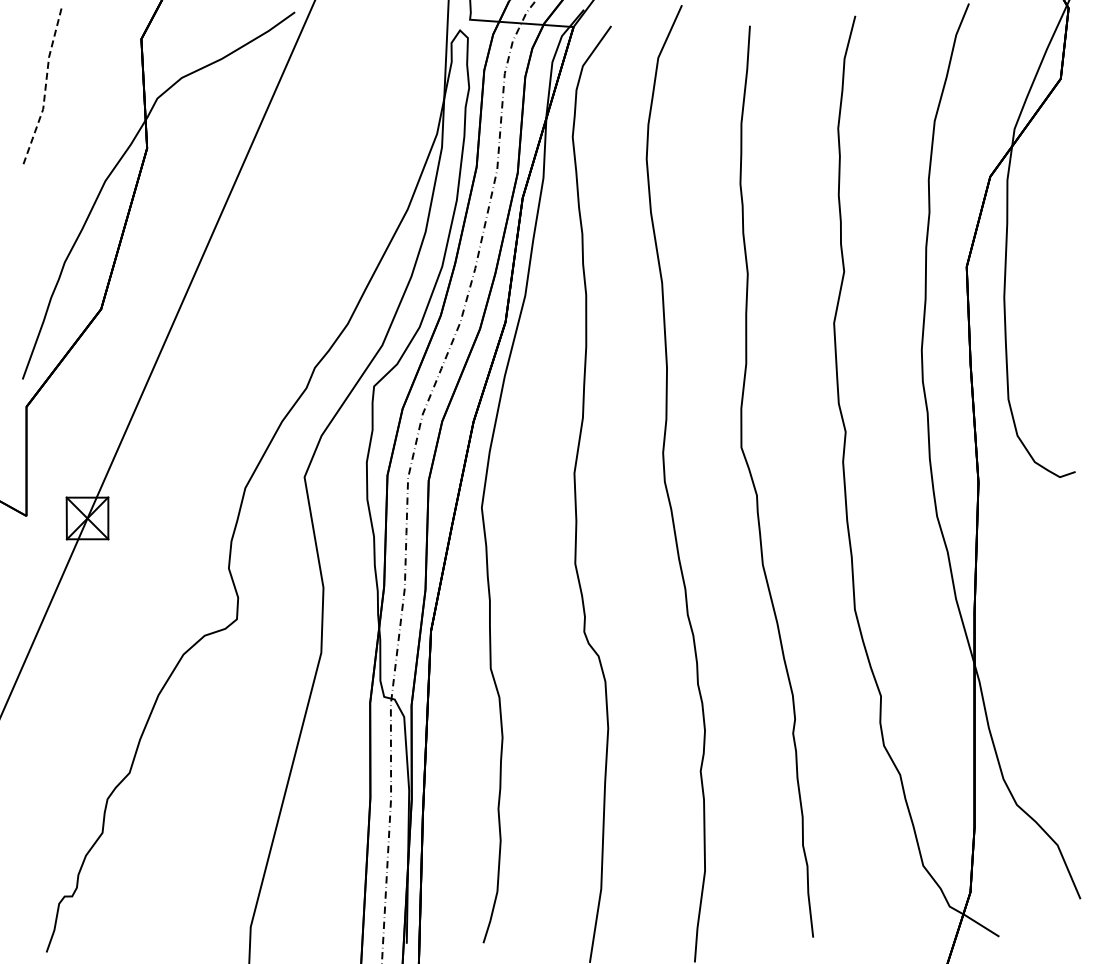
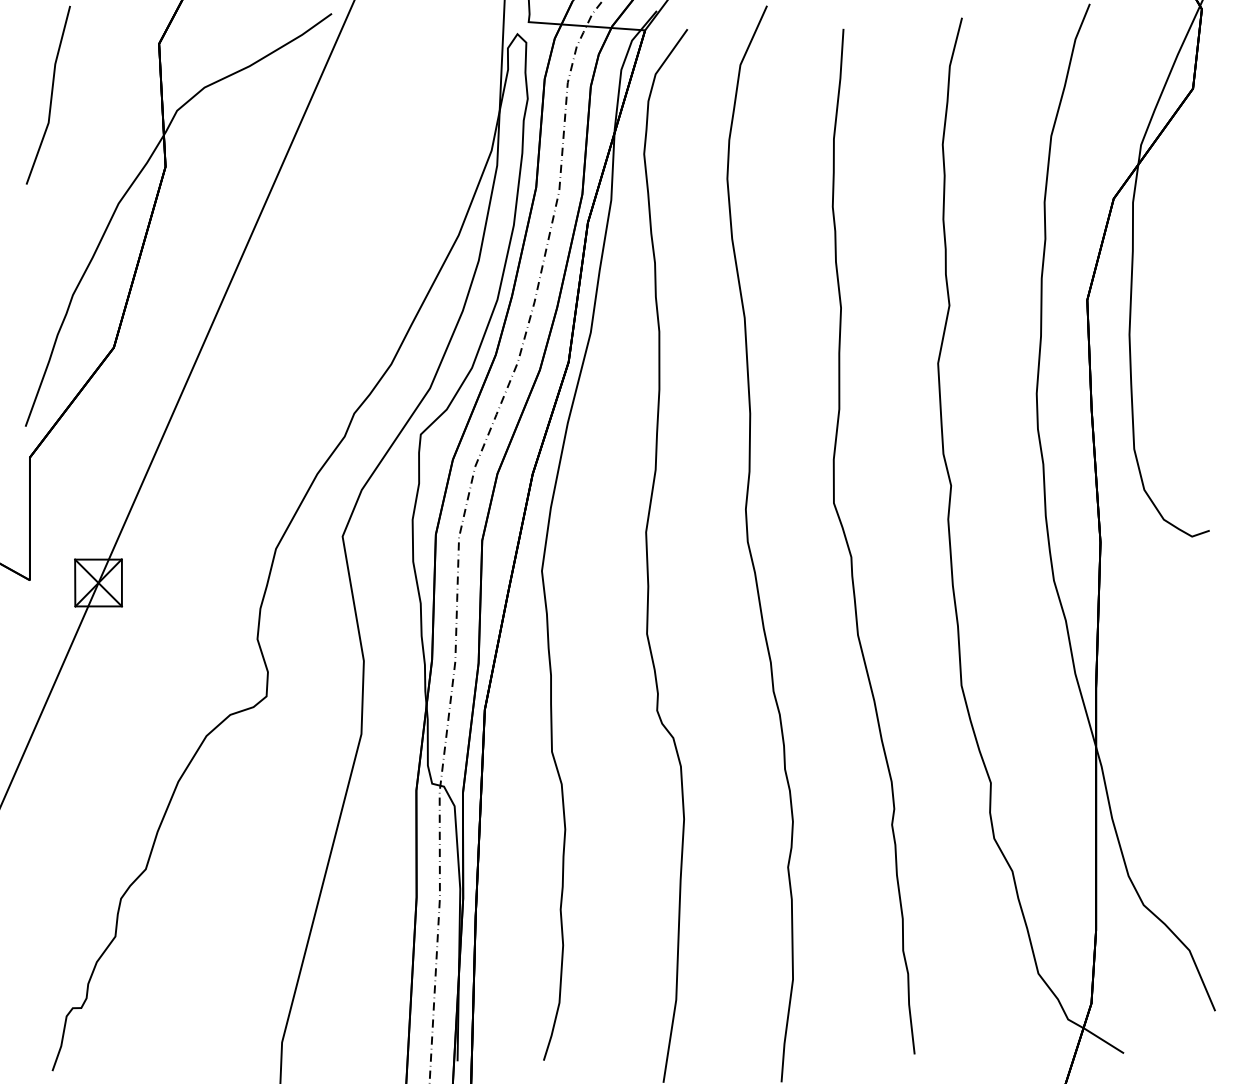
line: (45, 85) -> (51, 96), dashed -> solid

